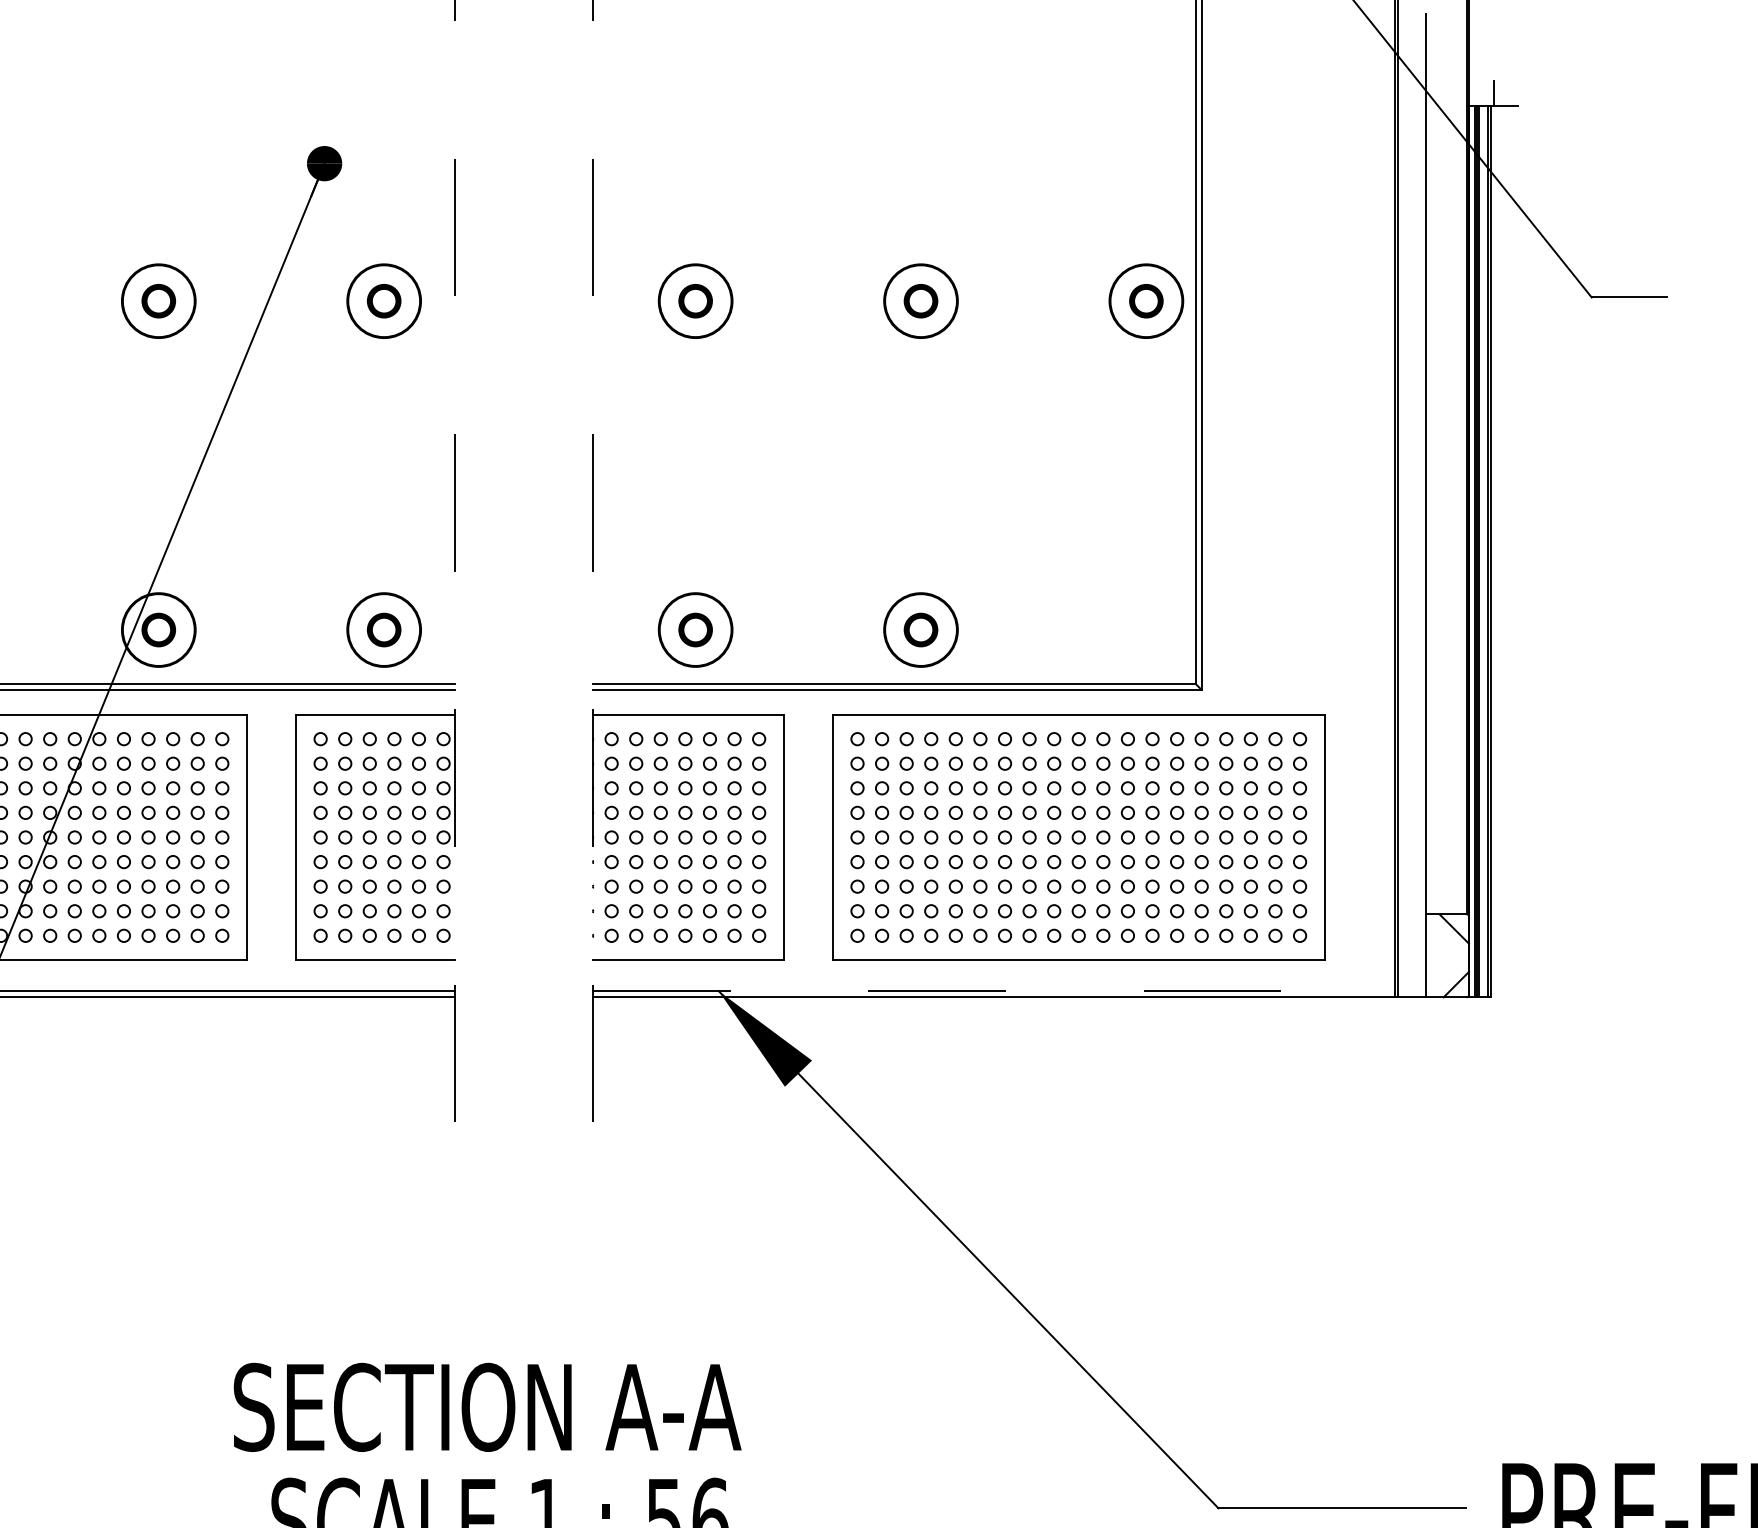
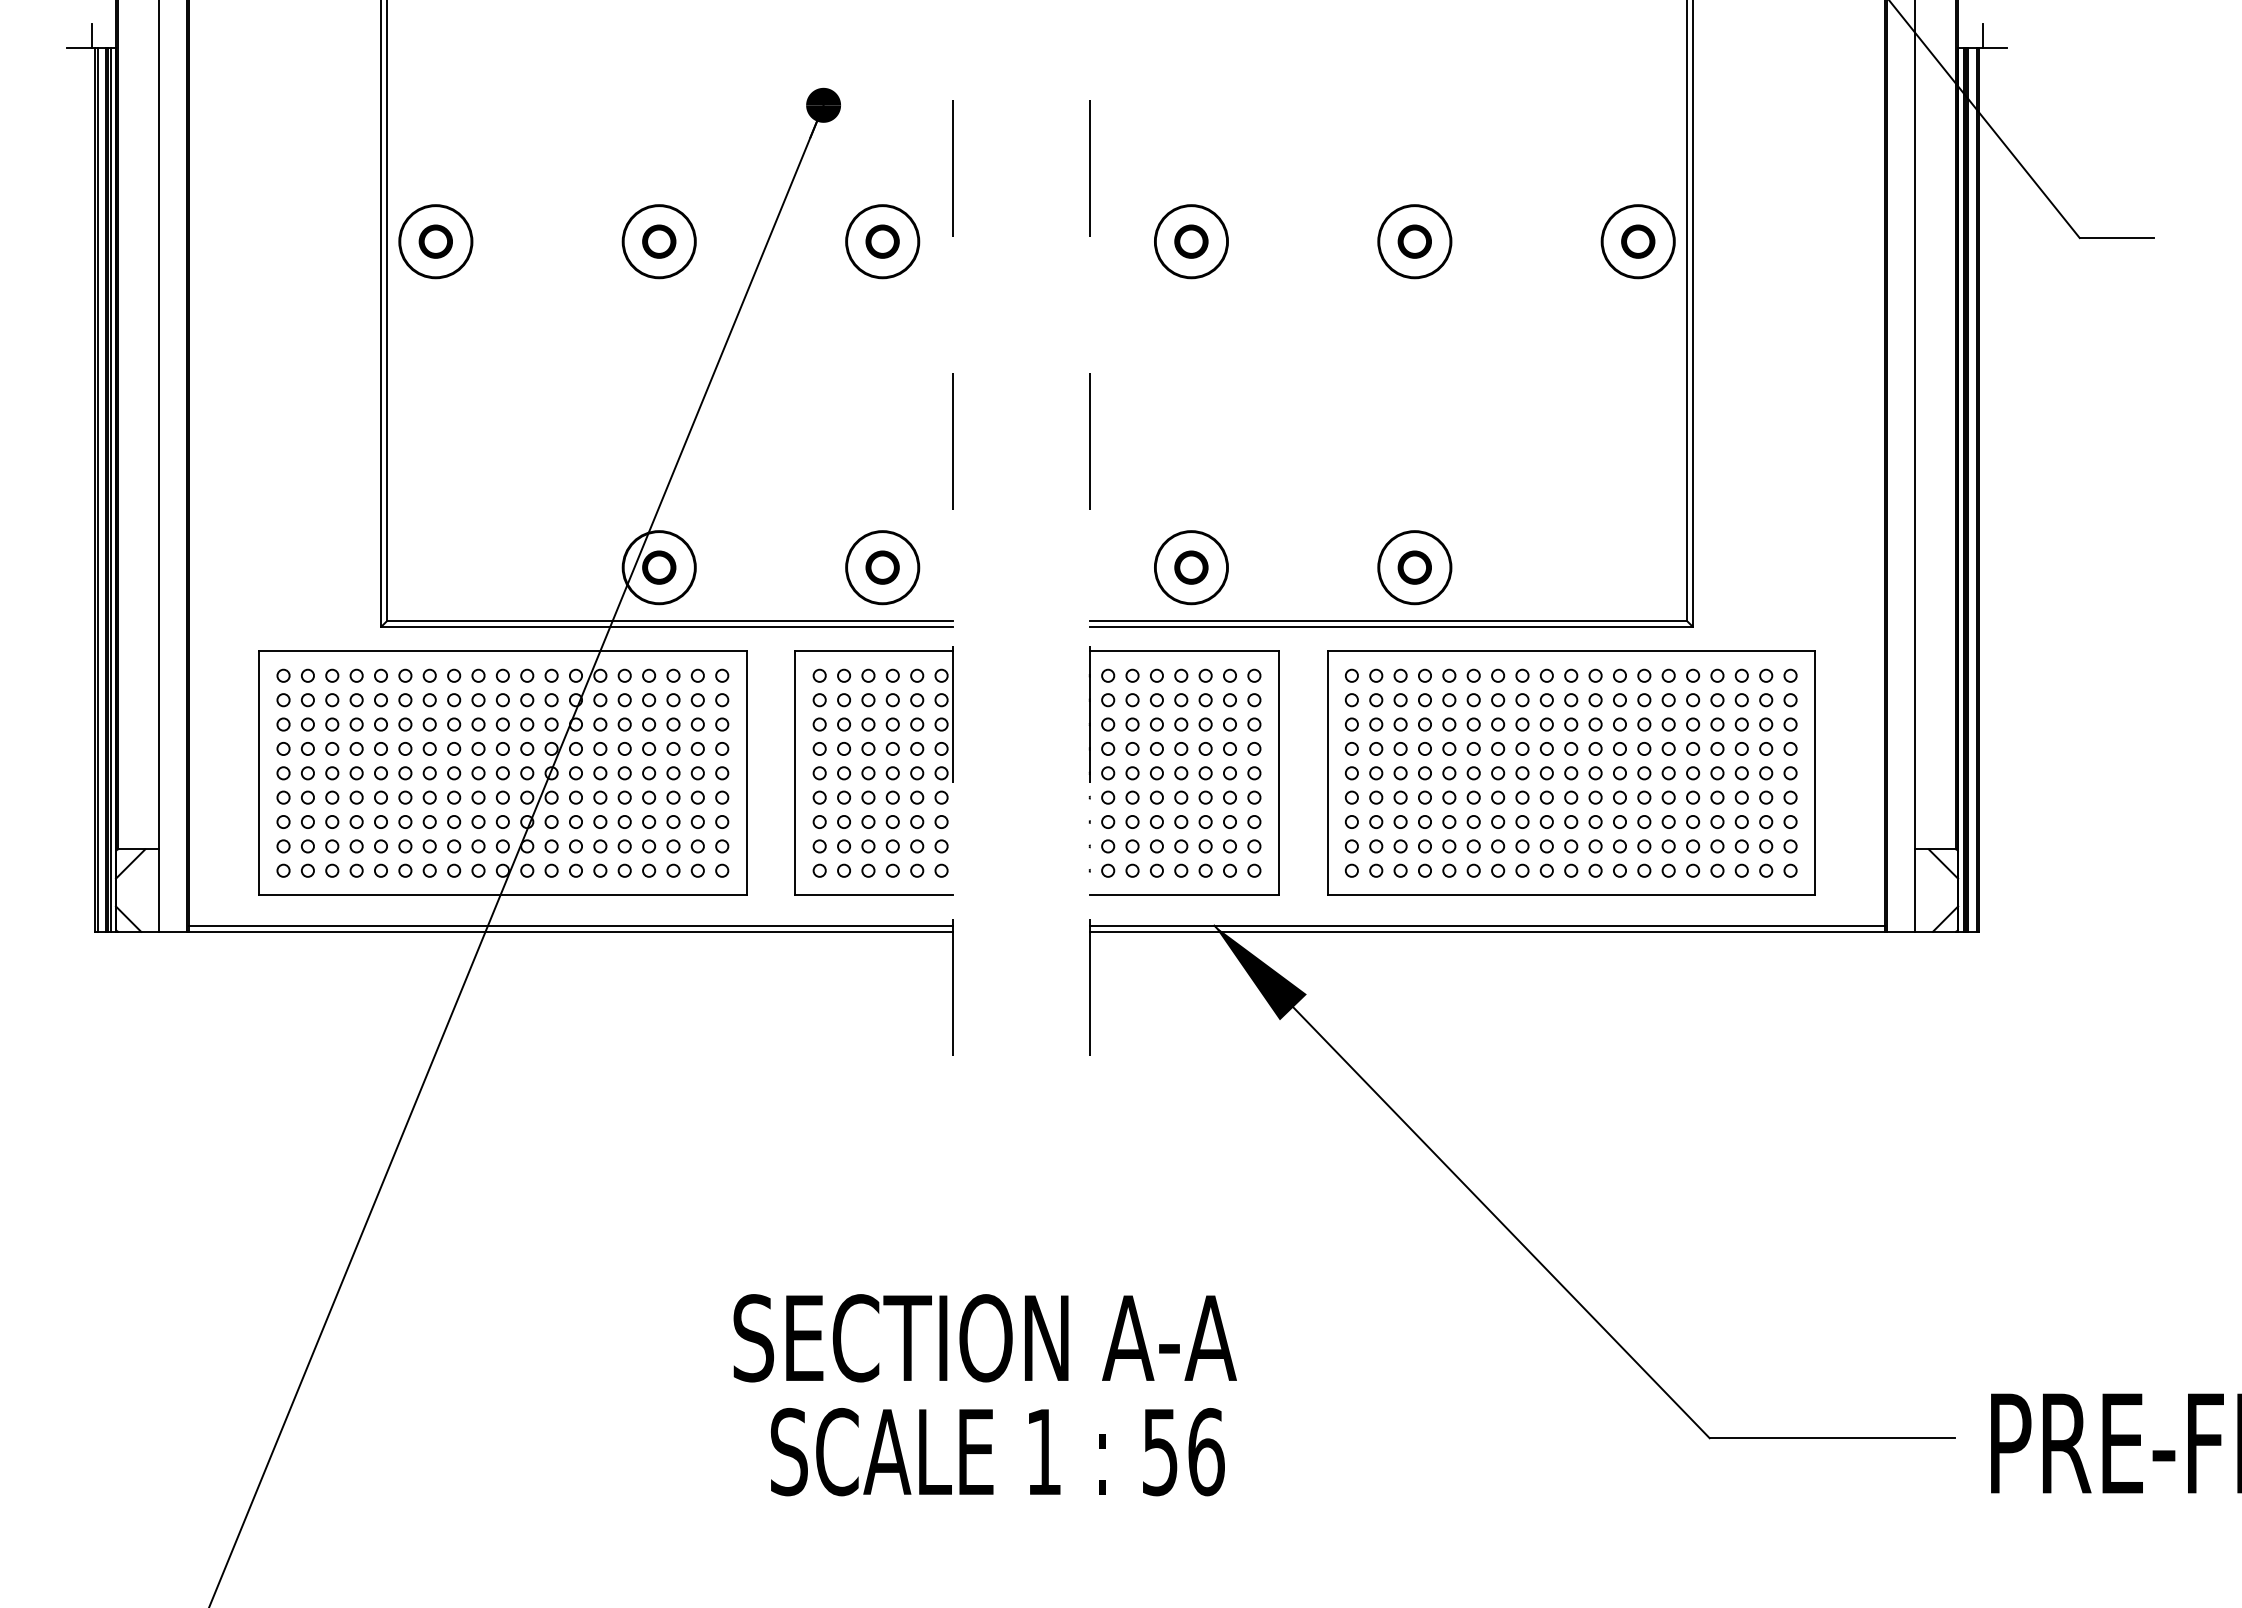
line: (994, 991) -> (1487, 925), dashed -> solid

